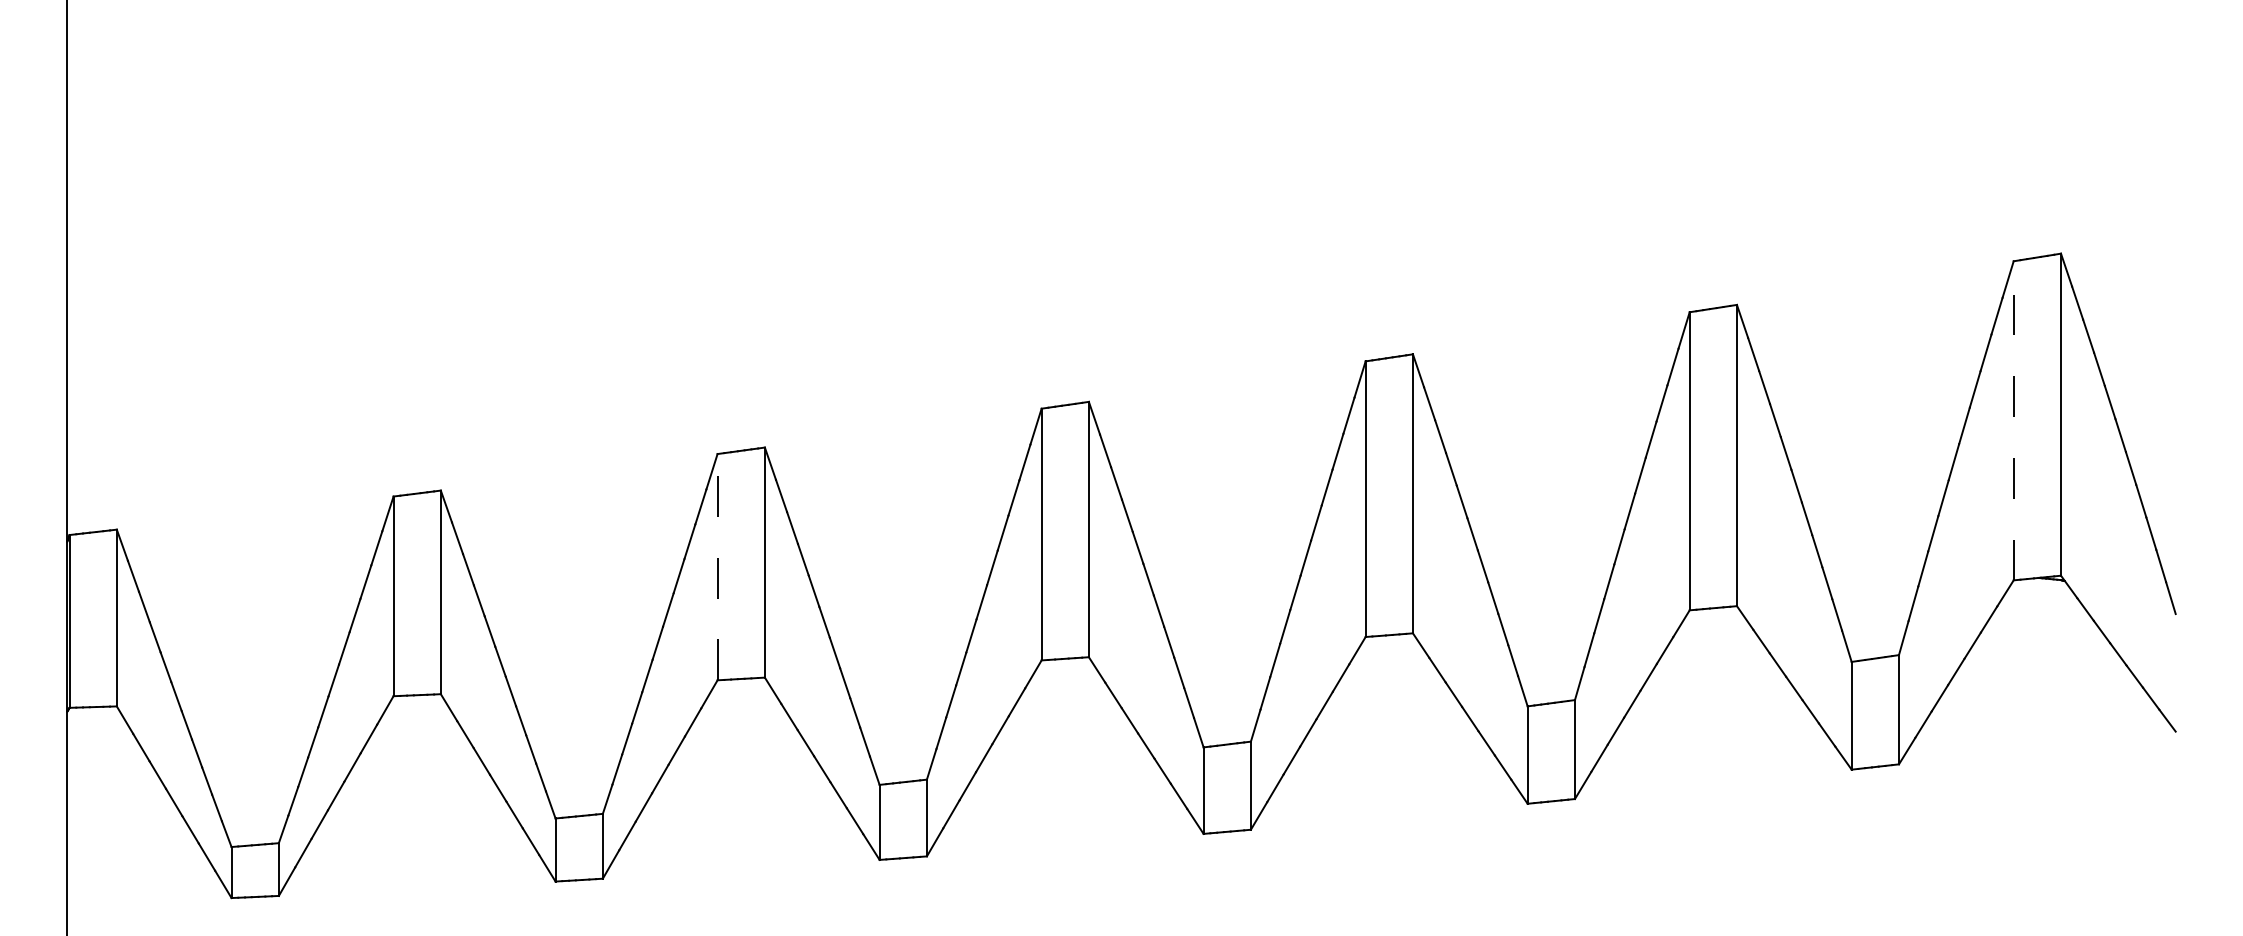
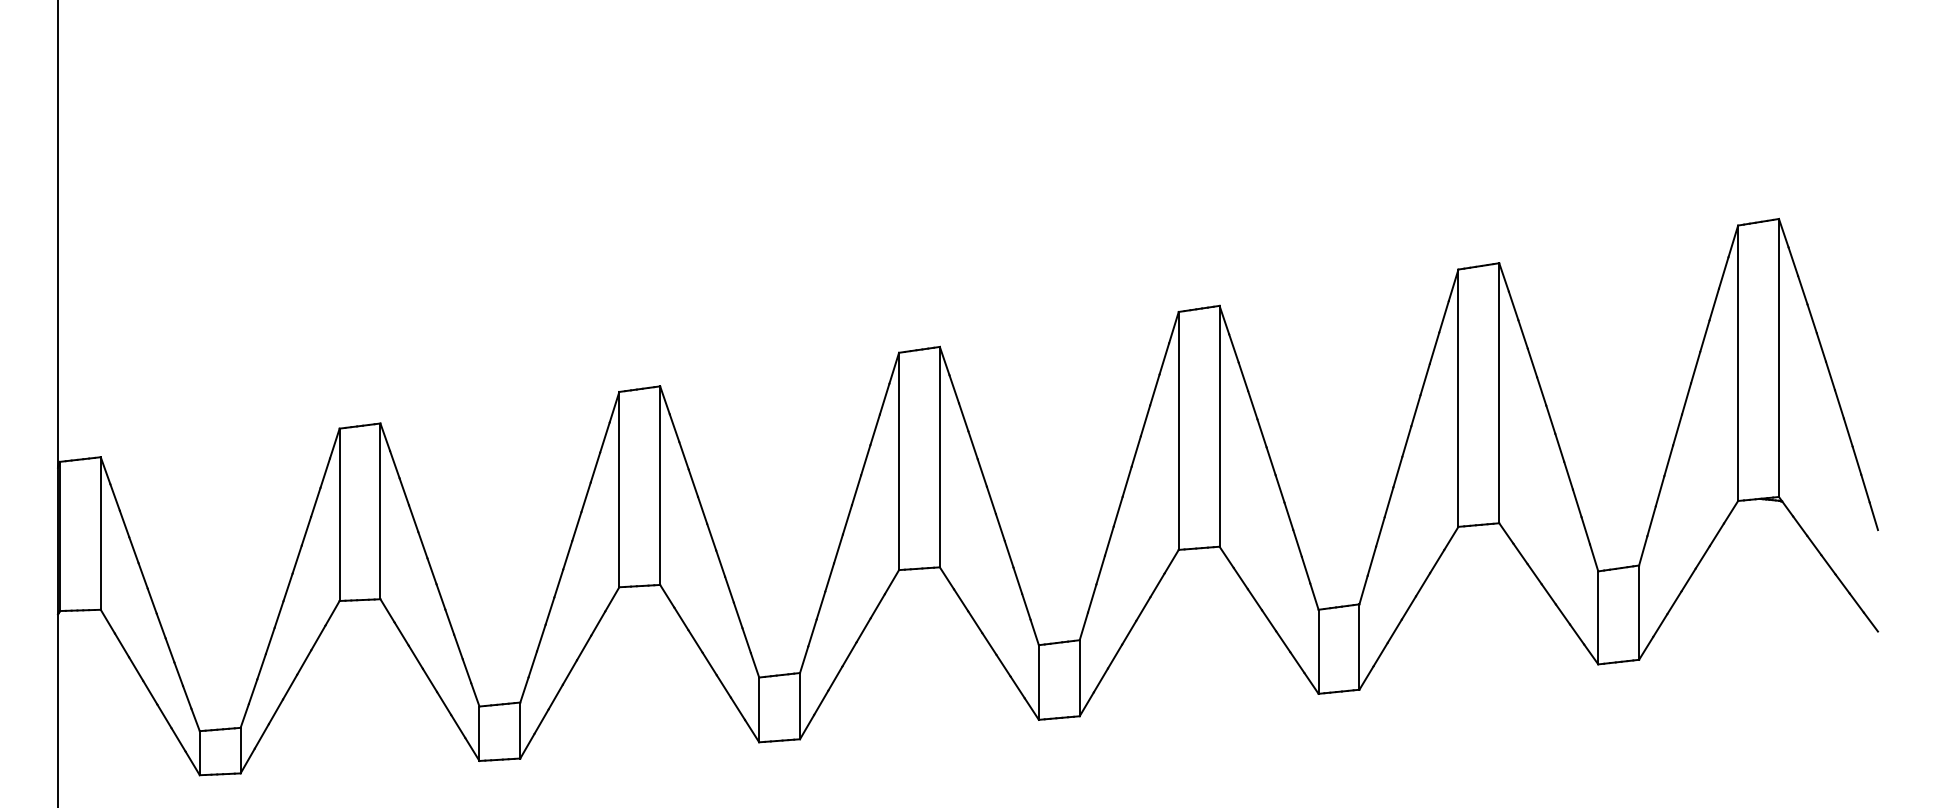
line: (2013, 420) -> (1737, 362), dashed -> solid
line: (717, 566) -> (619, 489), dashed -> solid

